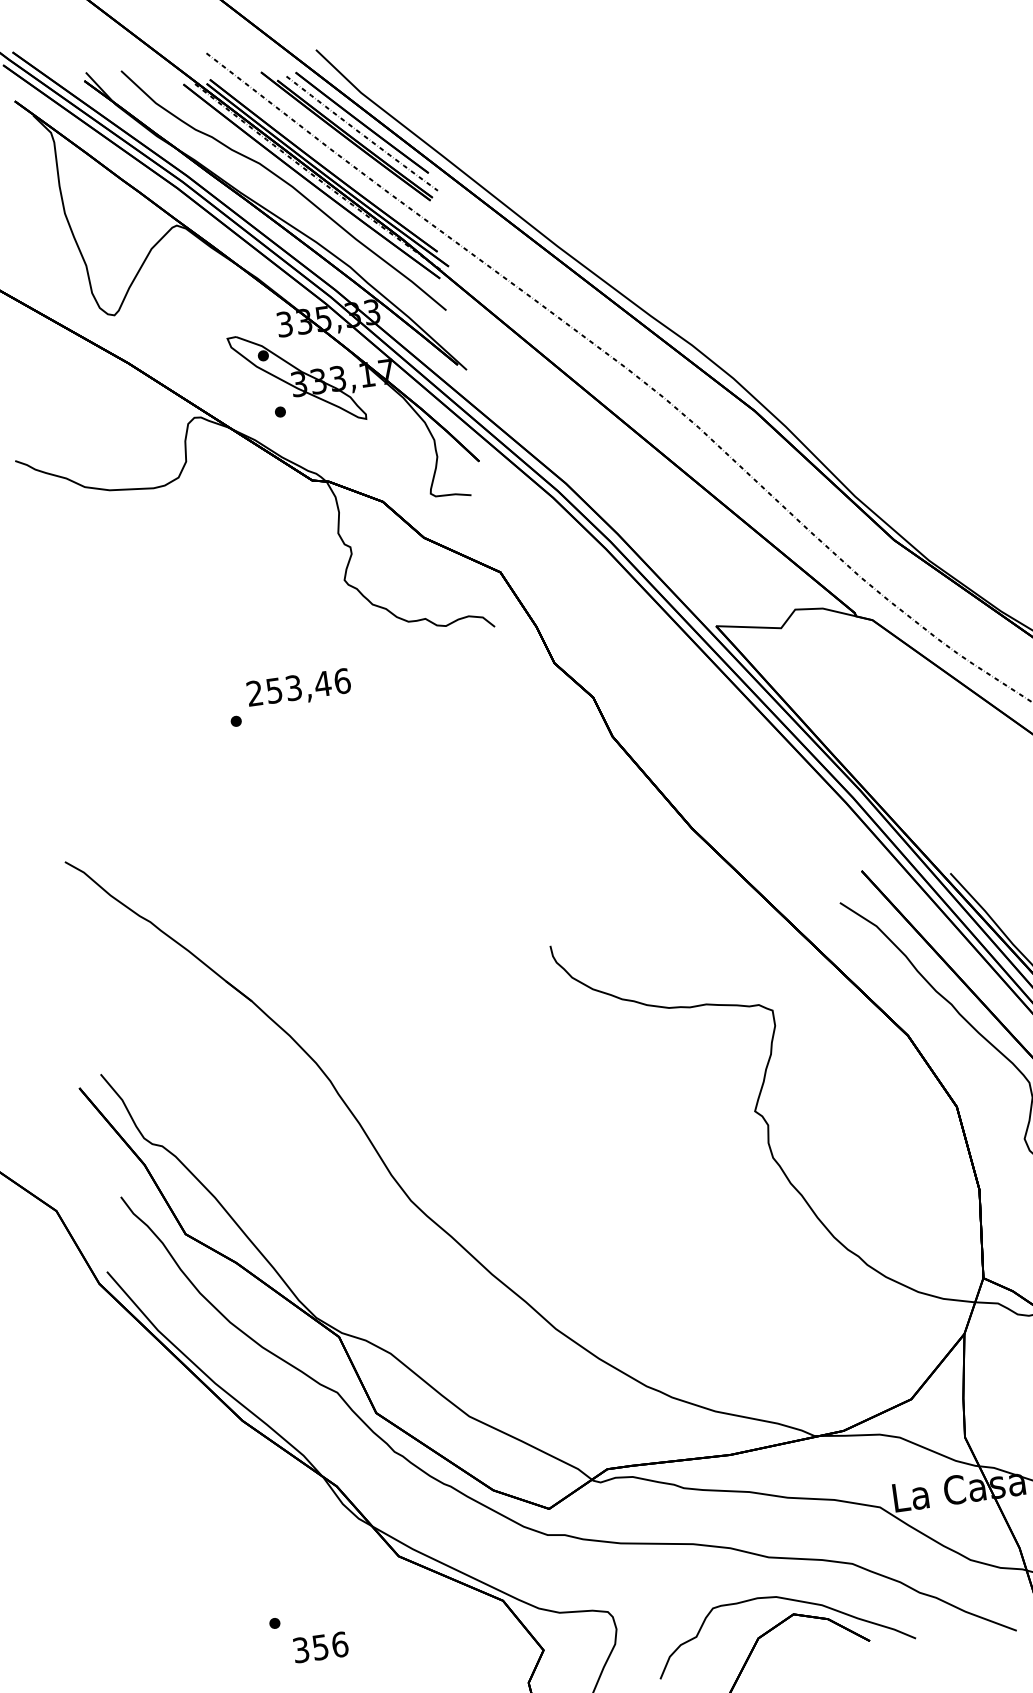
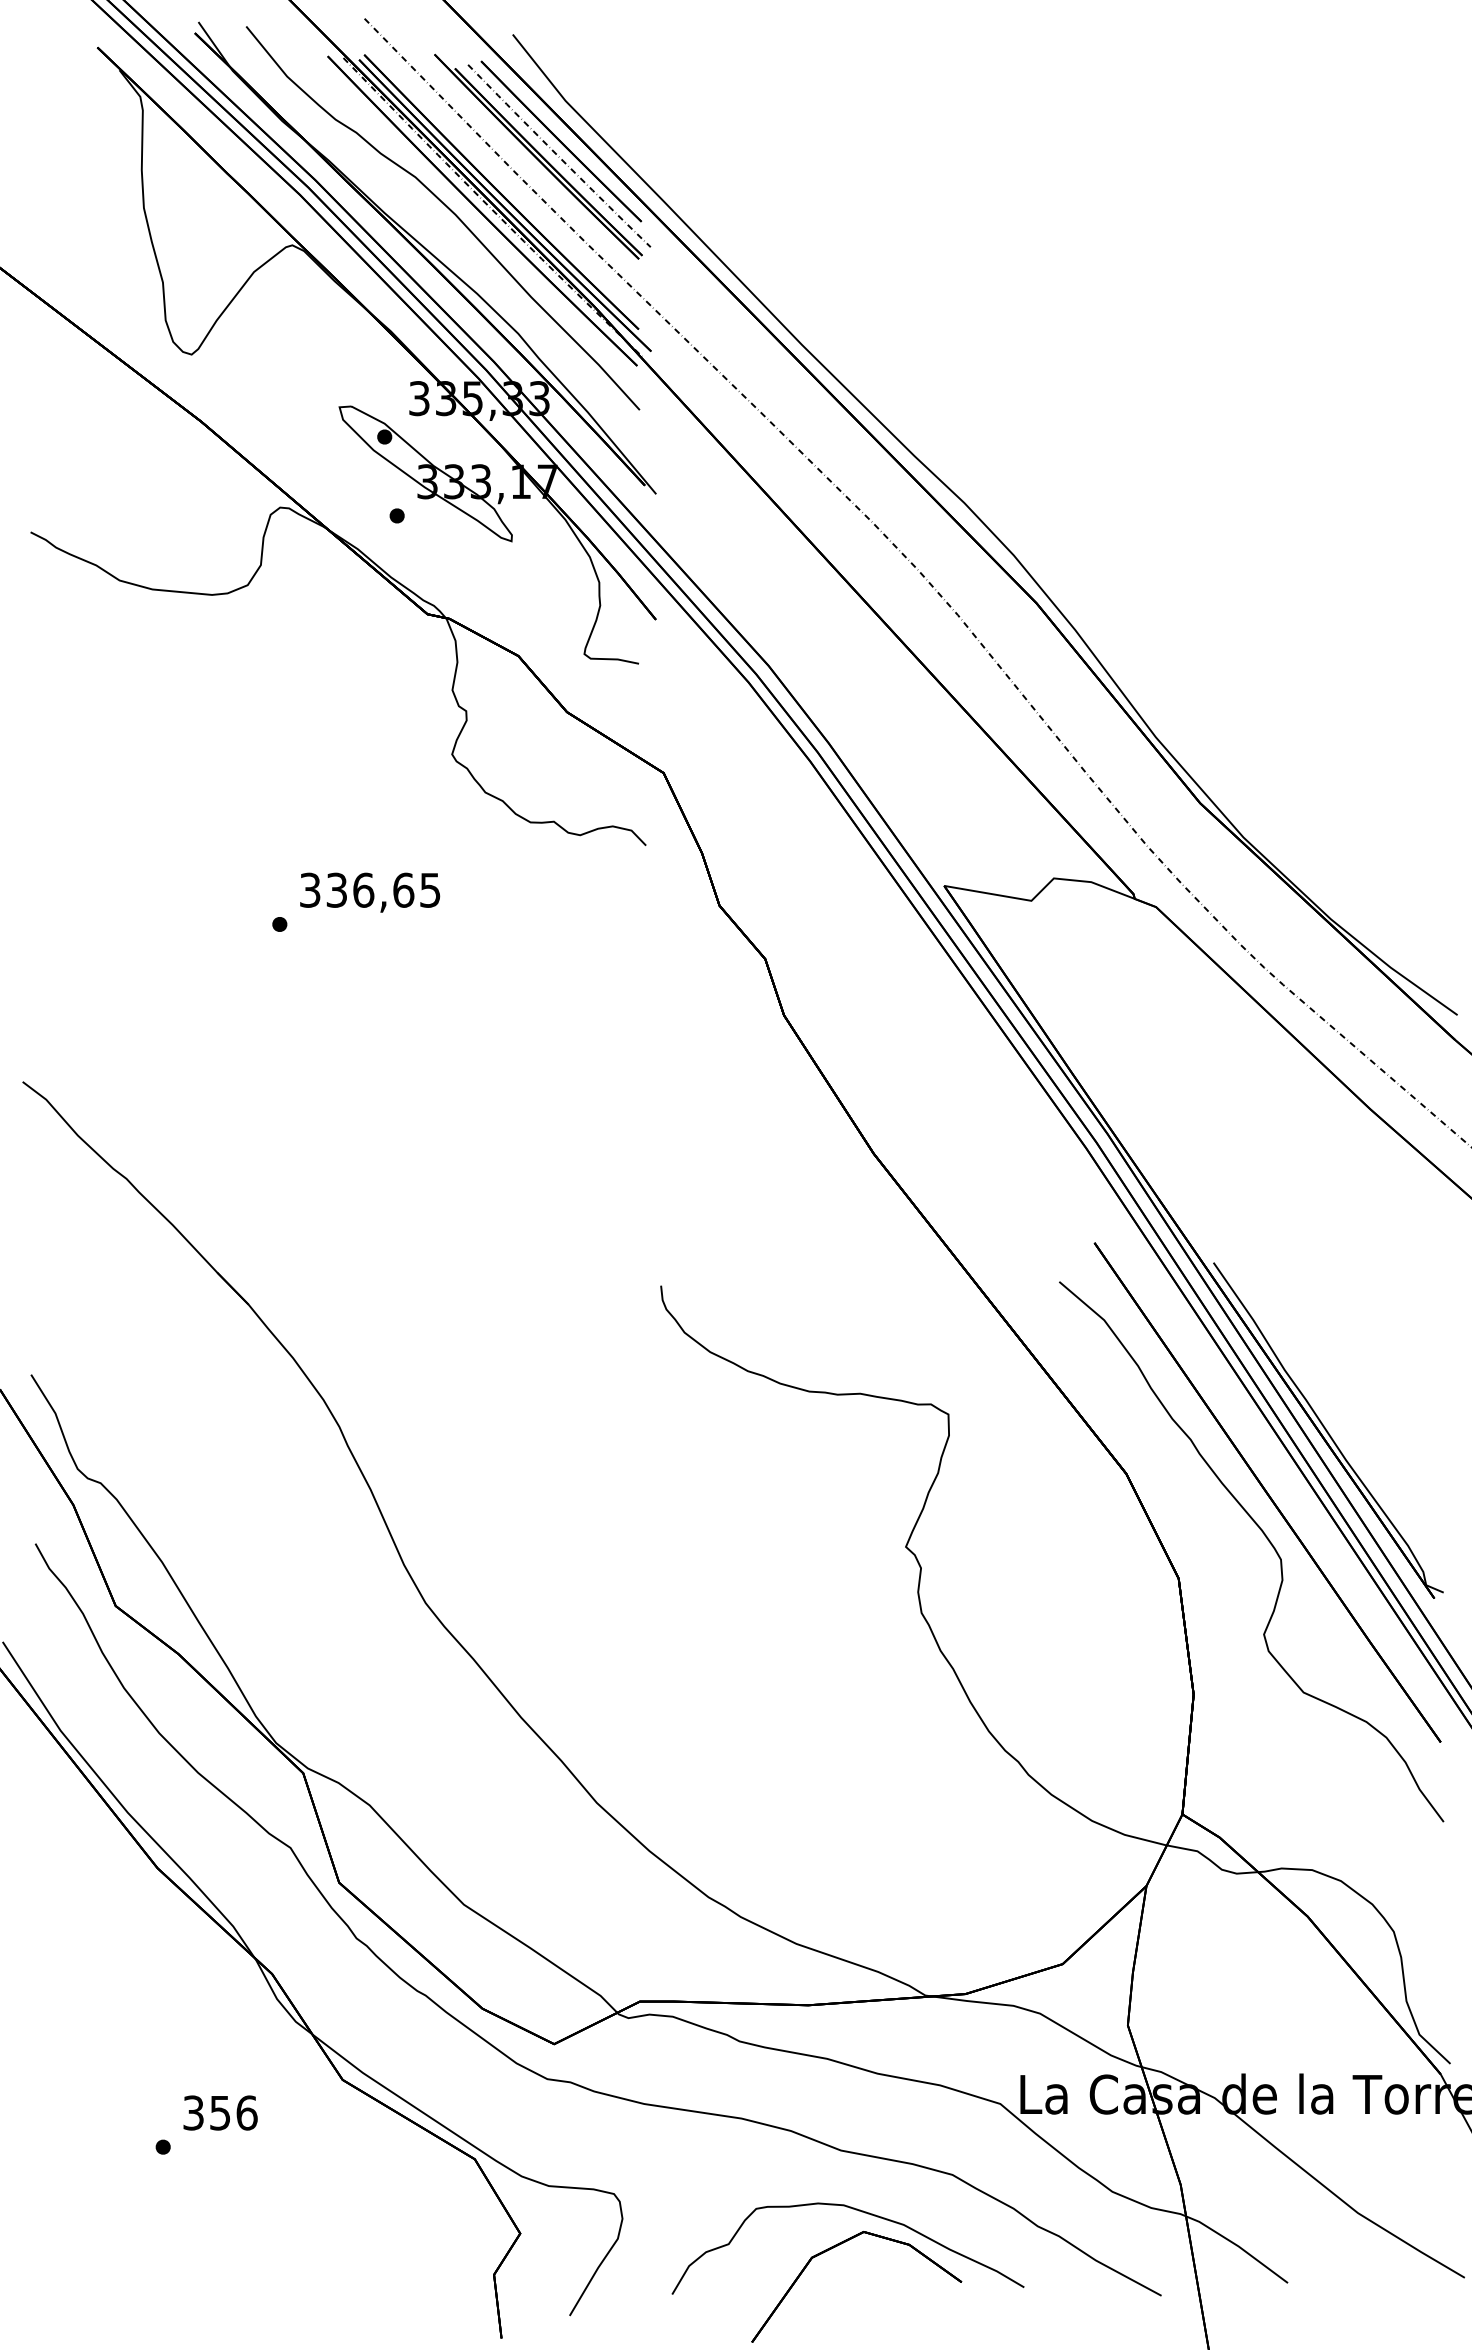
text: (298, 686) -> (370, 889), 253,46 -> 336,65
text: (320, 1647) -> (220, 2112), moved

